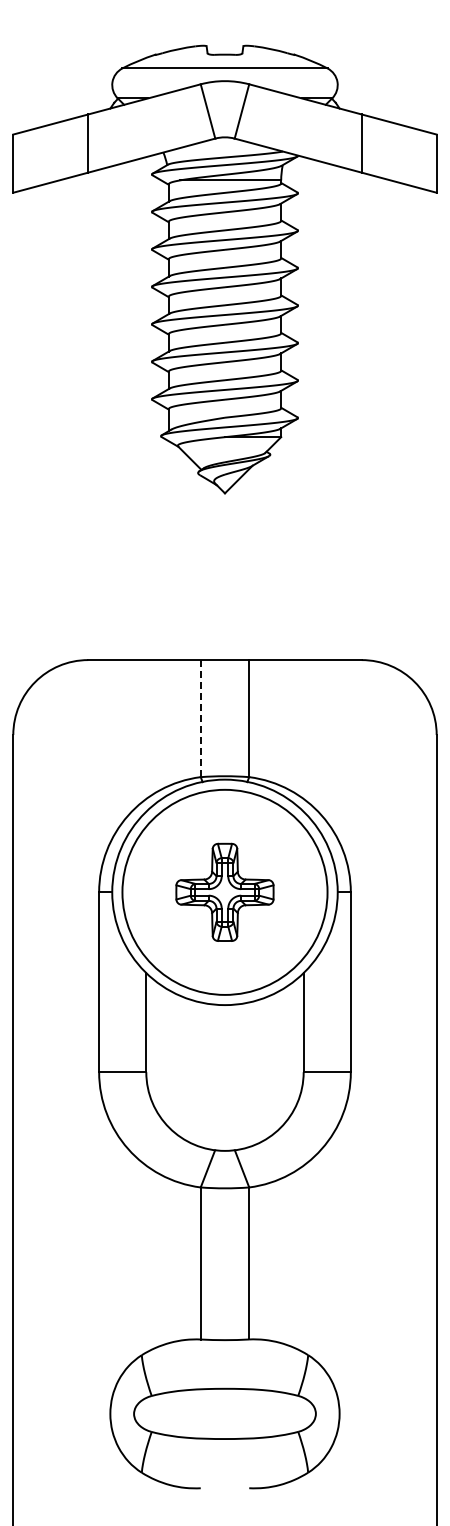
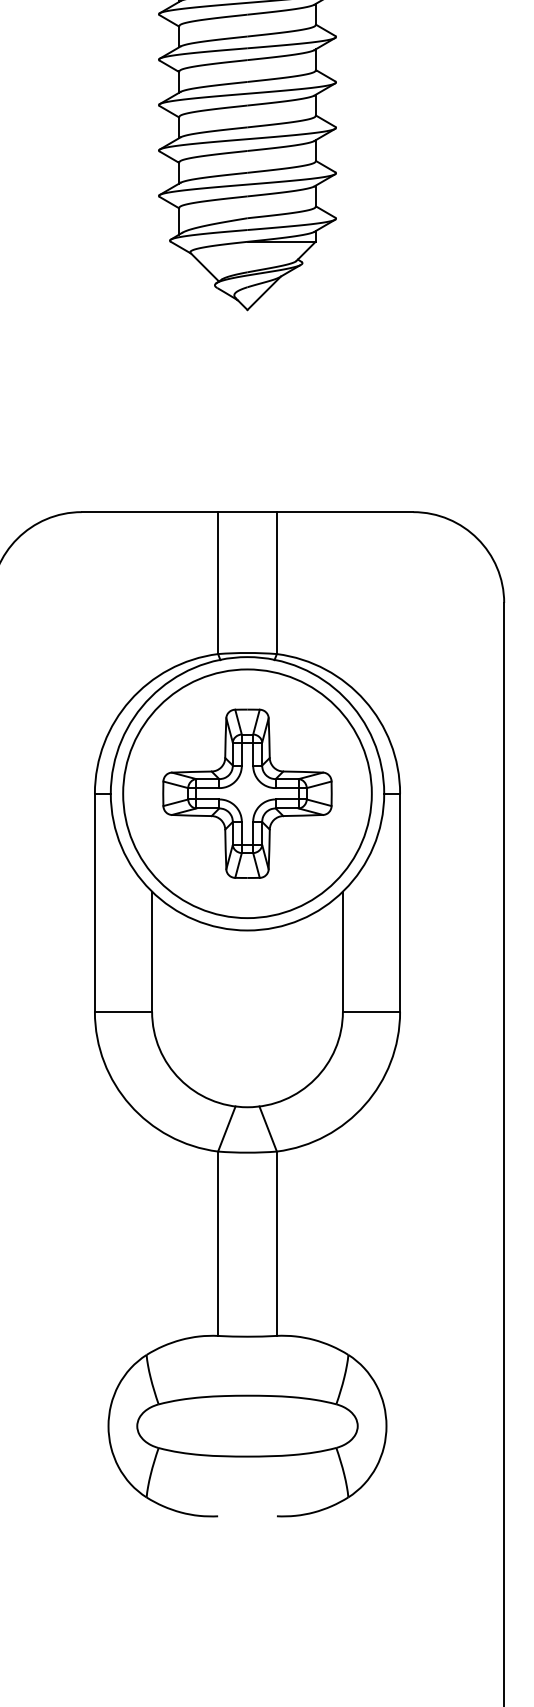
line: (200, 718) -> (217, 582), dashed -> solid
part: (224, 892) -> (246, 793), size x1.43

